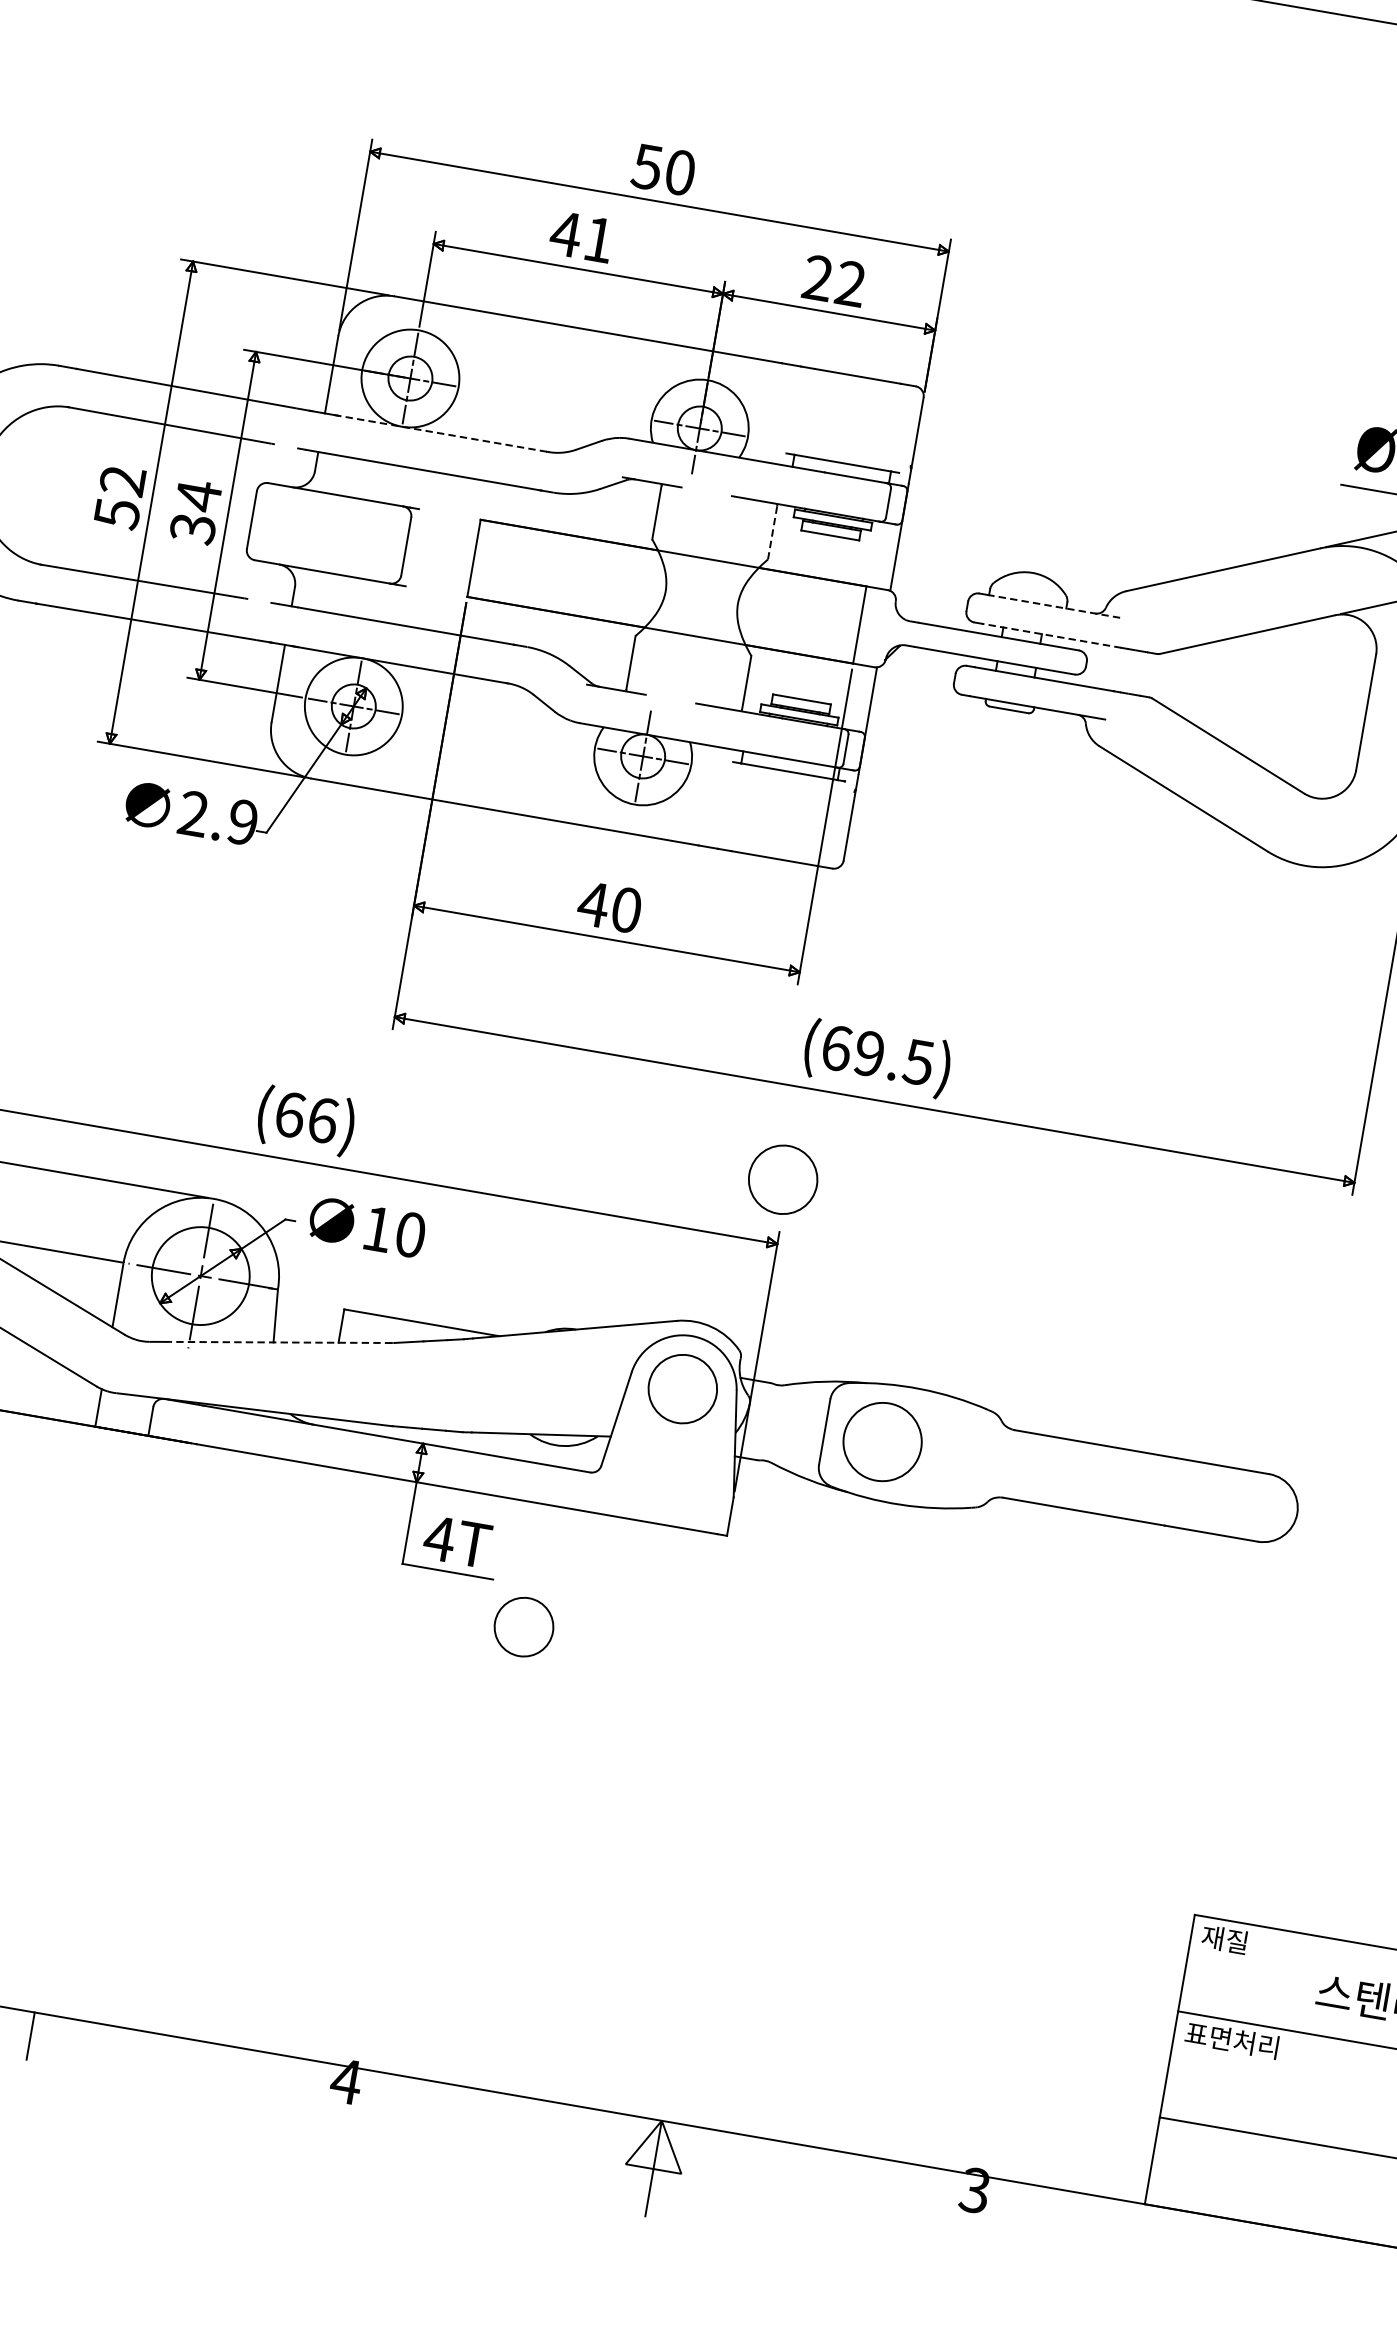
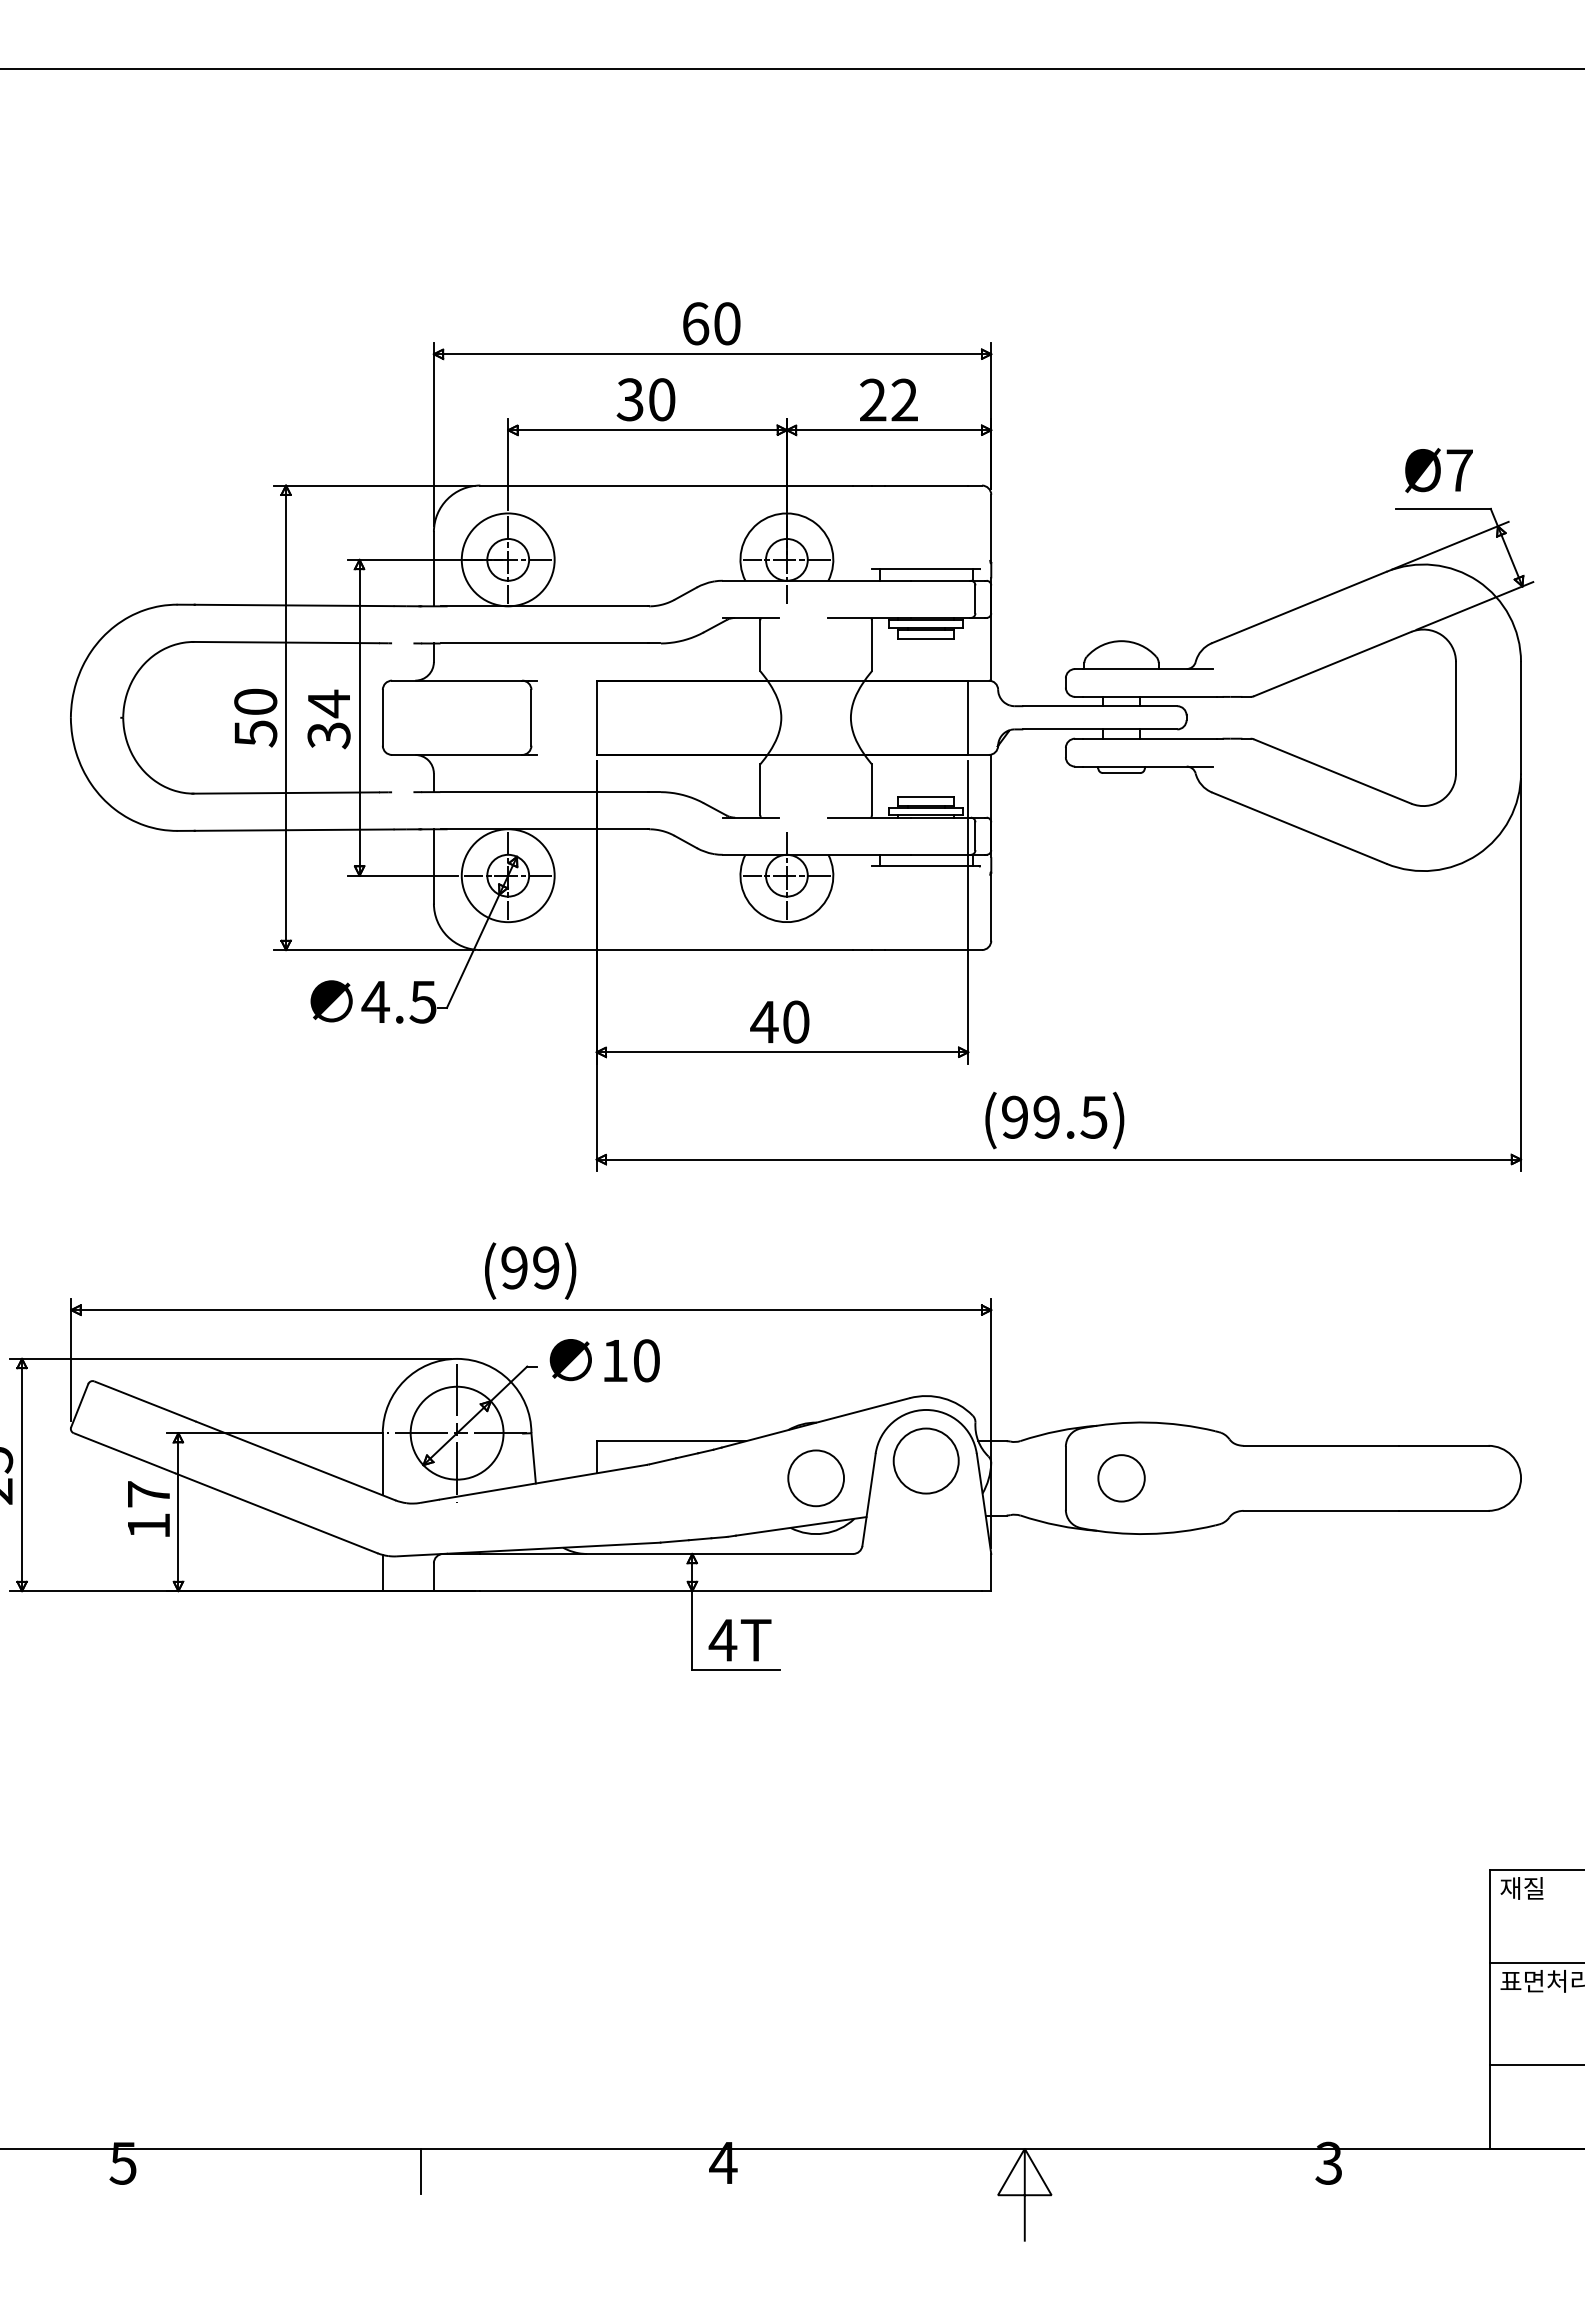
text: (647, 166) -> (695, 323), 50 -> 60
text: (581, 236) -> (645, 399), 41 -> 30
line: (439, 433) -> (544, 606), dashed -> solid
text: (122, 480) -> (255, 701), 52 -> 50
line: (772, 532) -> (871, 645), dashed -> solid
line: (1055, 607) -> (1148, 669), dashed -> solid
line: (1051, 635) -> (1149, 696), dashed -> solid
text: (217, 817) -> (398, 1001), 2.9 -> 4.5
text: (837, 1047) -> (1015, 1116), (69.5) -> (99.5)
text: (306, 1117) -> (530, 1267), (66) -> (99)
circle: (782, 1179) -> (985, 1248), removed
line: (280, 1342) -> (542, 1482), dashed -> solid
circle: (882, 1442) -> (1121, 1478), size x0.62
circle: (523, 1627) -> (815, 1478), moved

